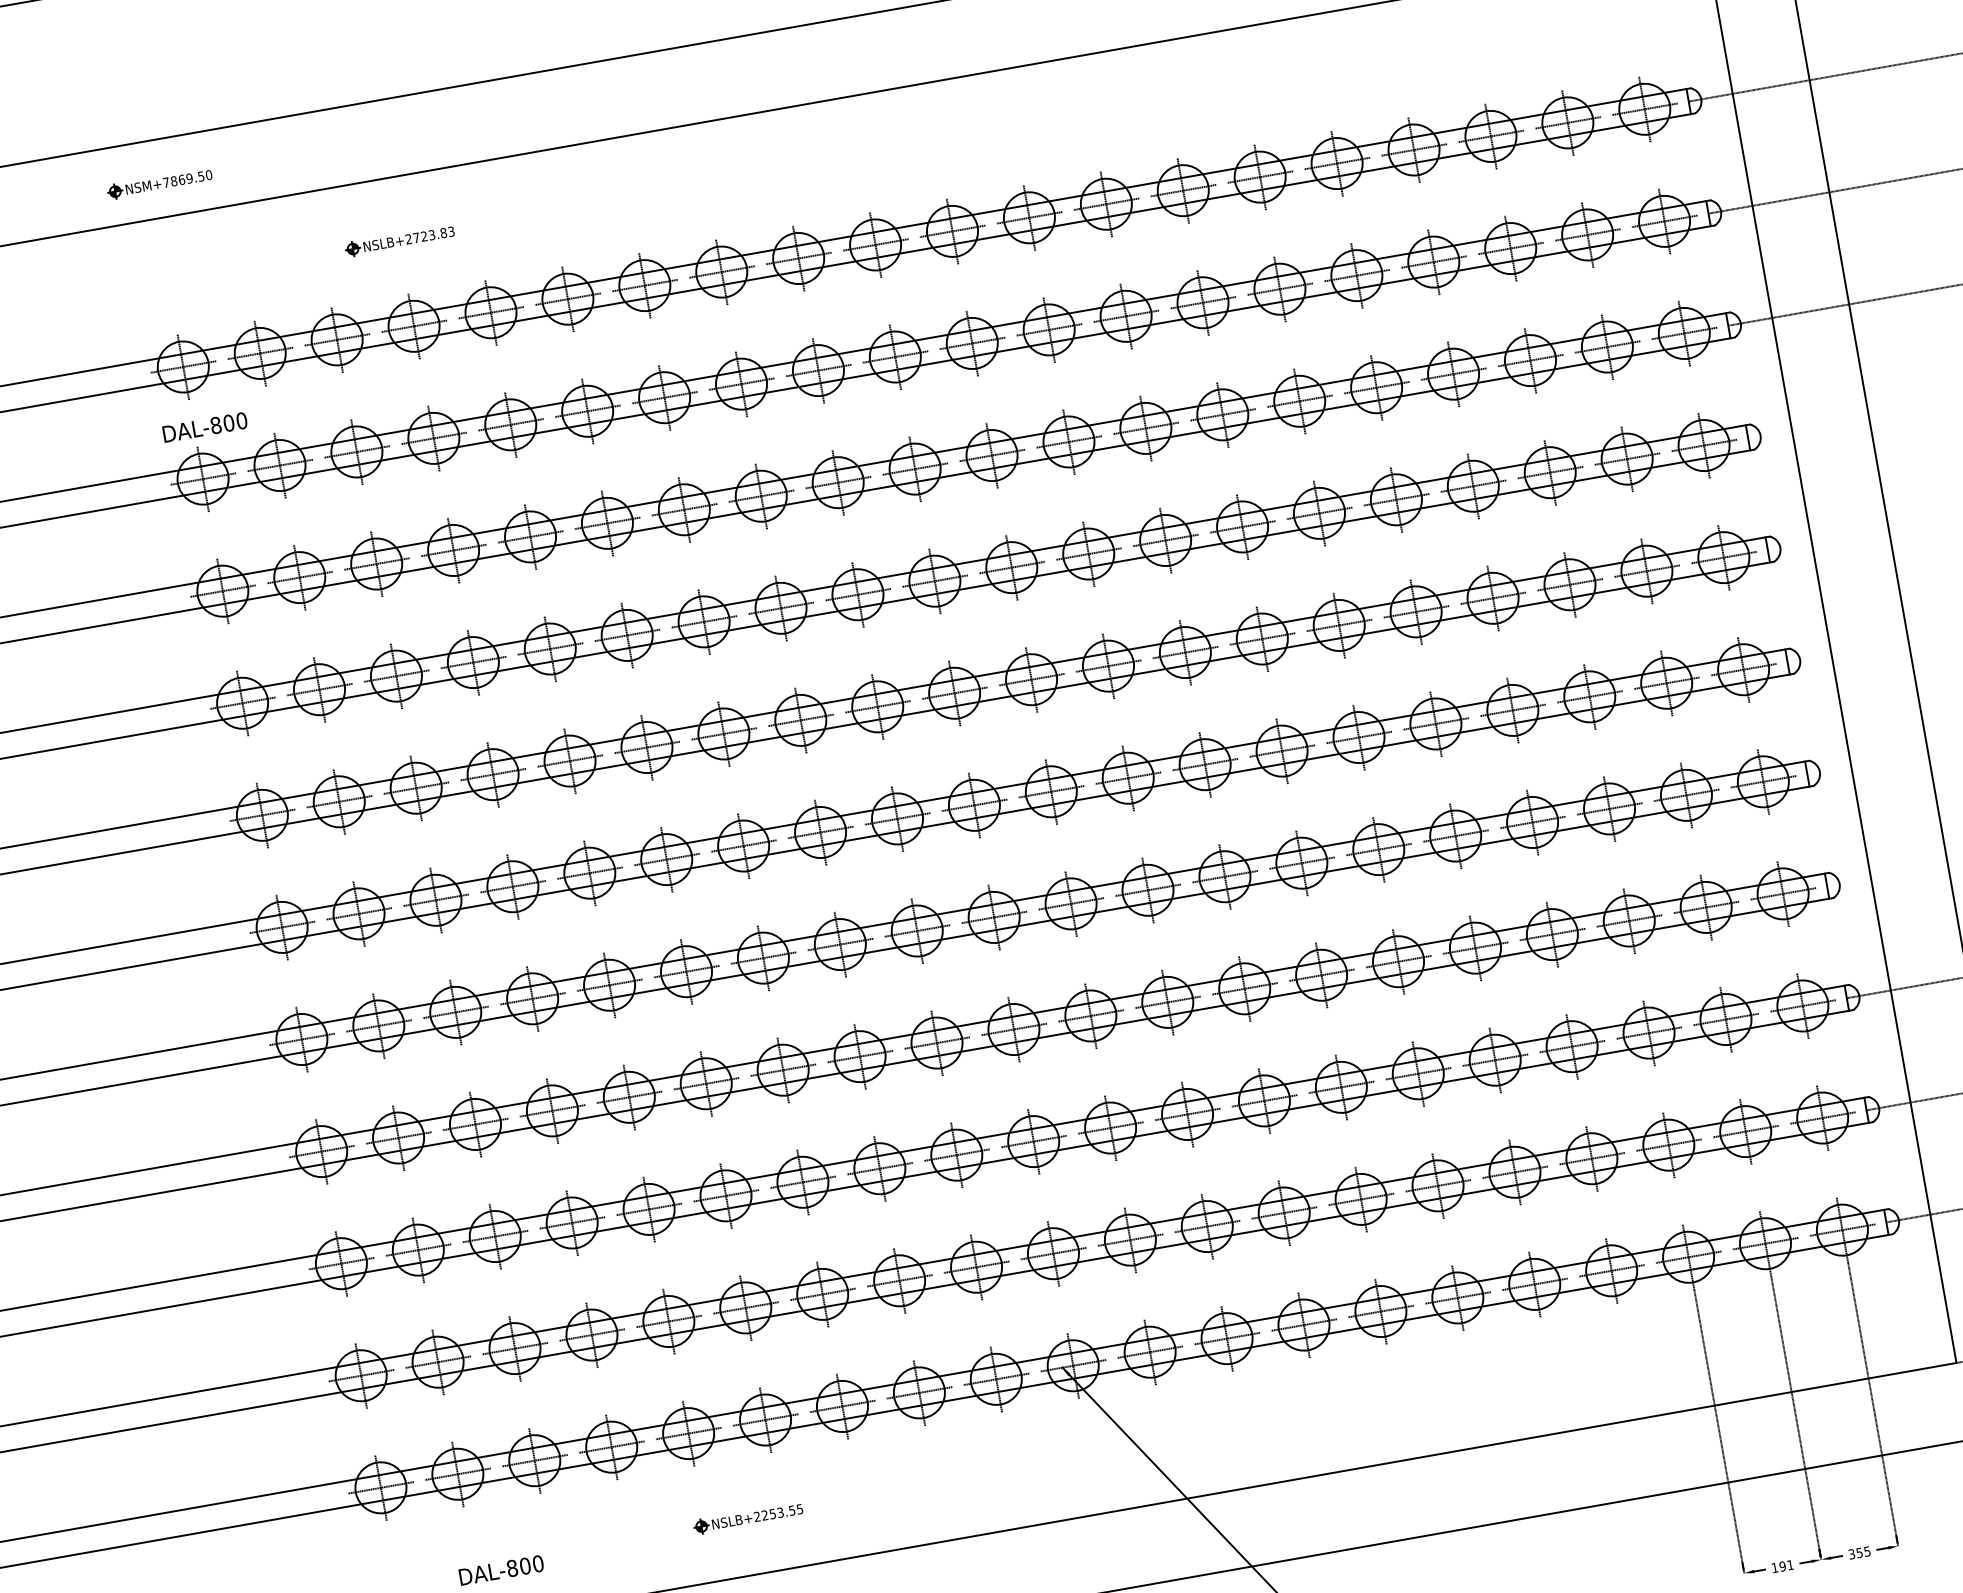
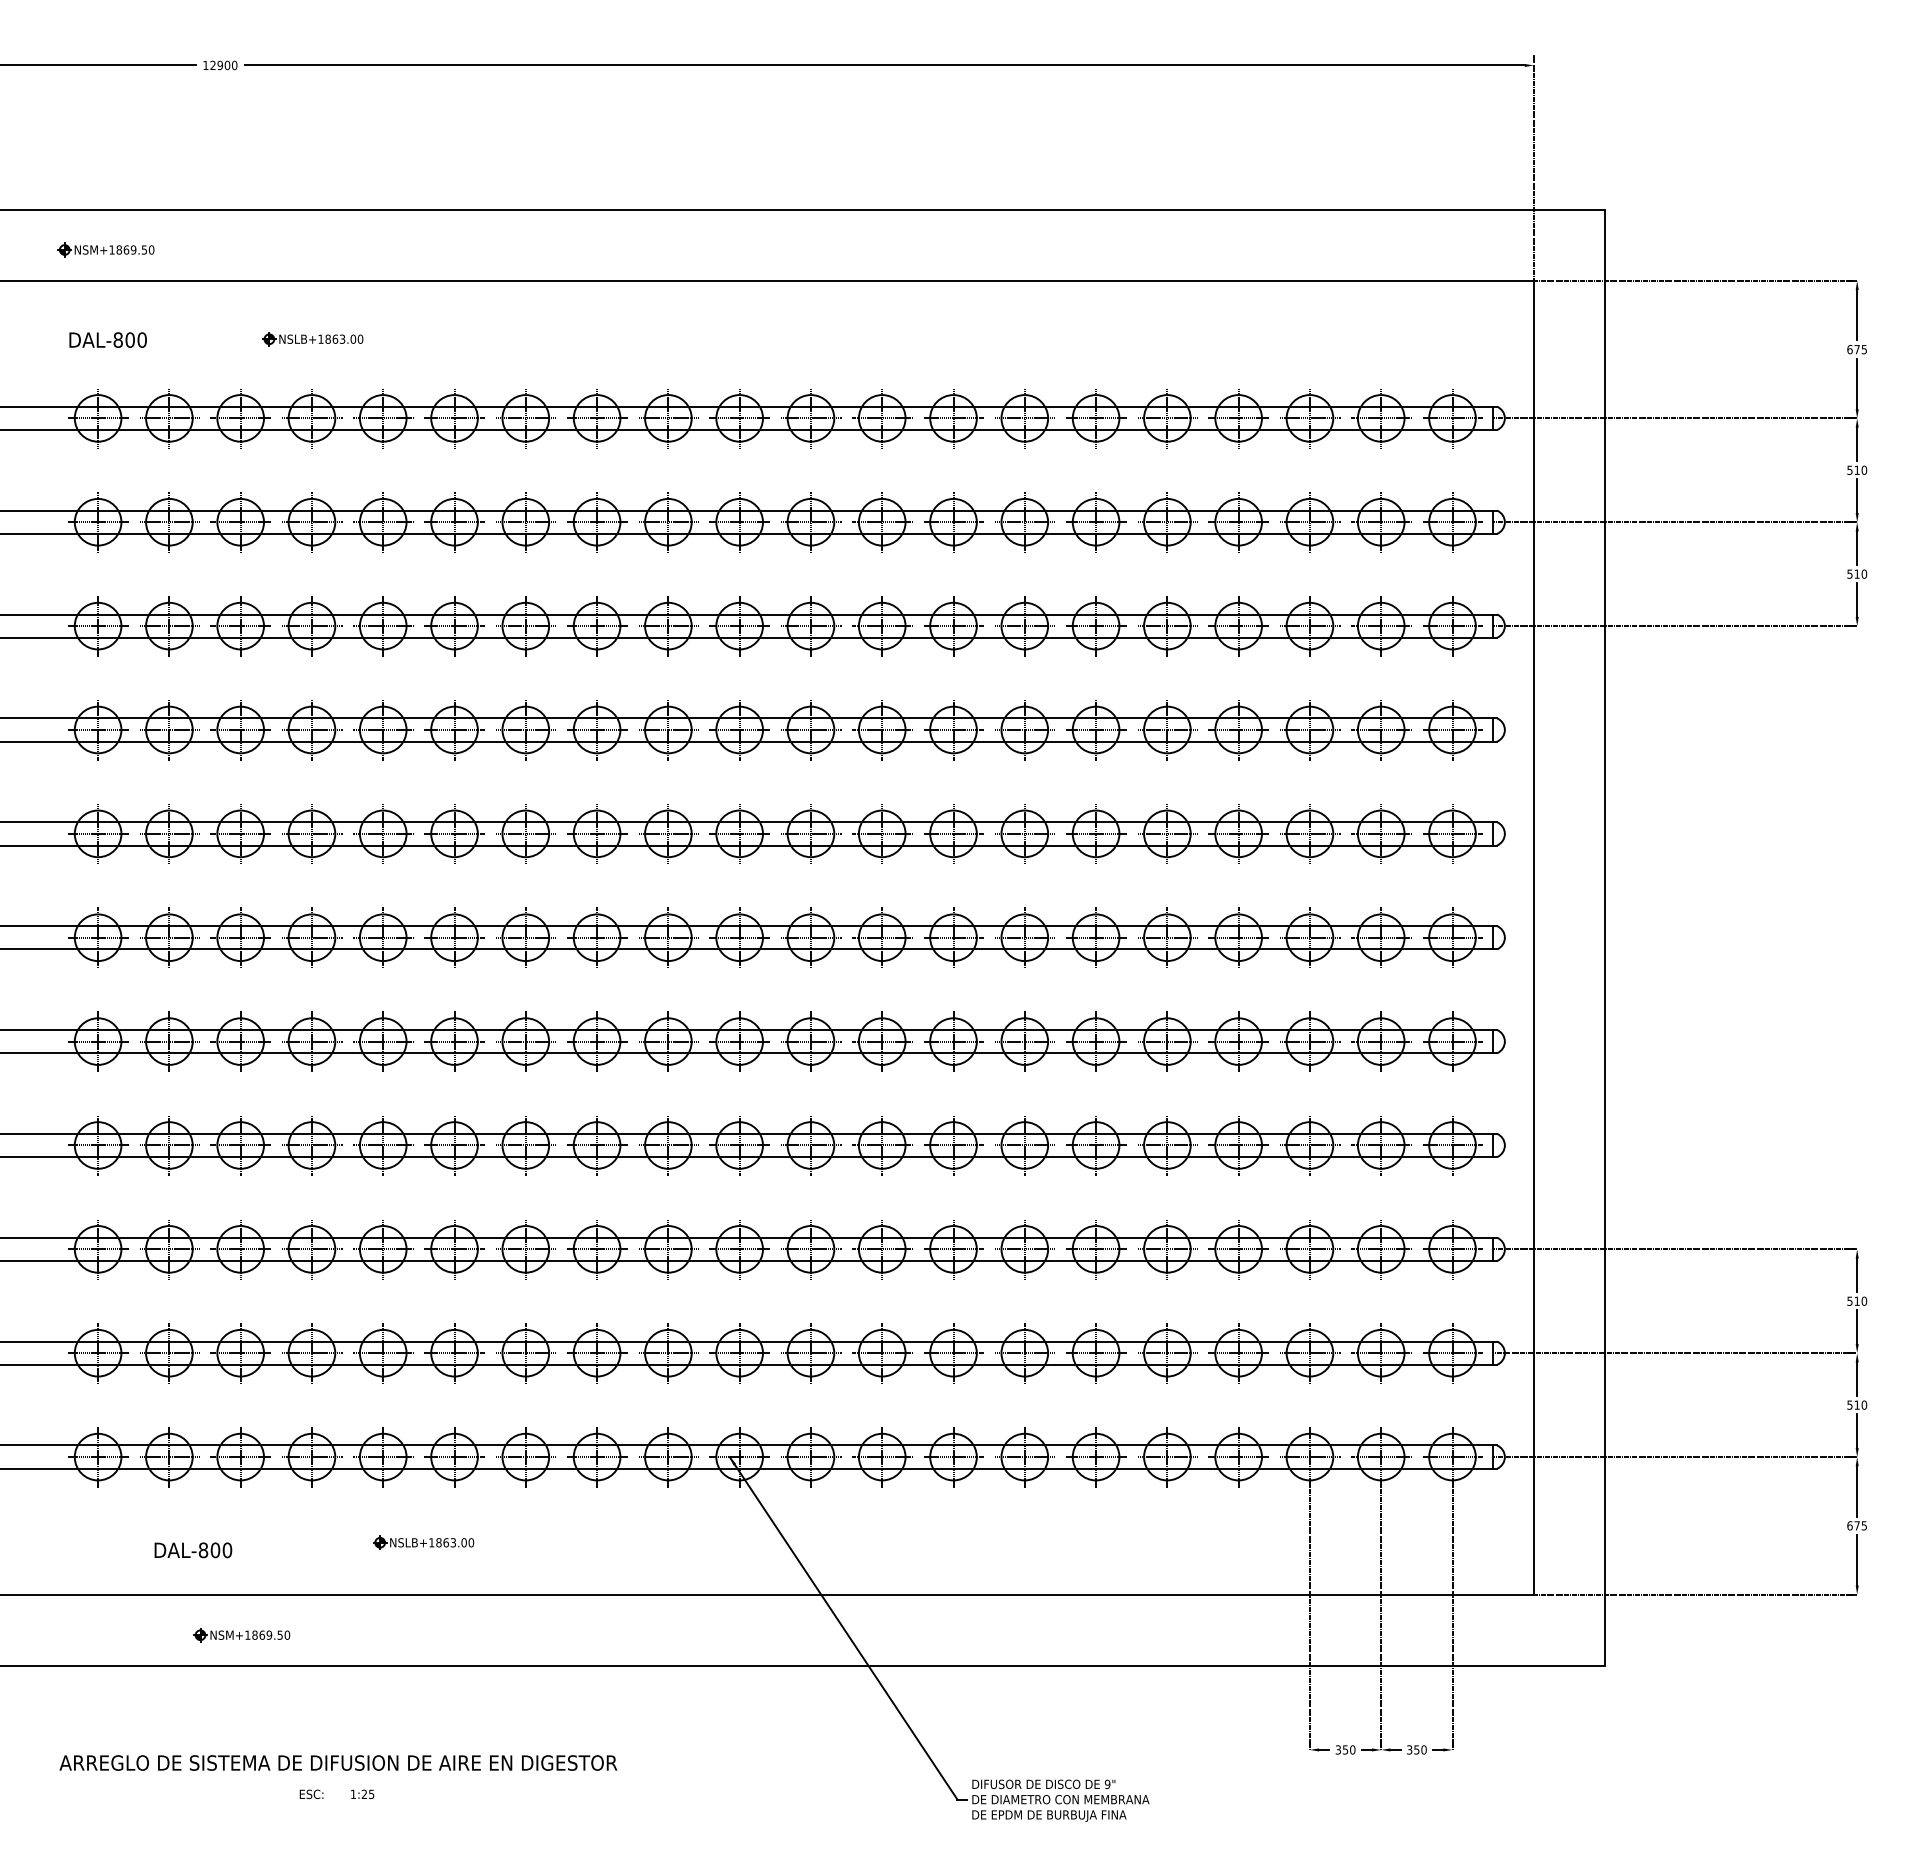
text: (165, 182) -> (111, 249), NSM+7869.50 -> NSM+1869.50
text: (429, 234) -> (340, 338), NSLB+2723.83 -> NSLB+1863.00
text: (204, 426) -> (107, 339), moved
text: (778, 1512) -> (451, 1542), NSLB+2253.55 -> NSLB+1863.00
text: (1866, 1551) -> (1423, 1749), 355 -> 350
text: (1782, 1566) -> (1345, 1749), 191 -> 350

